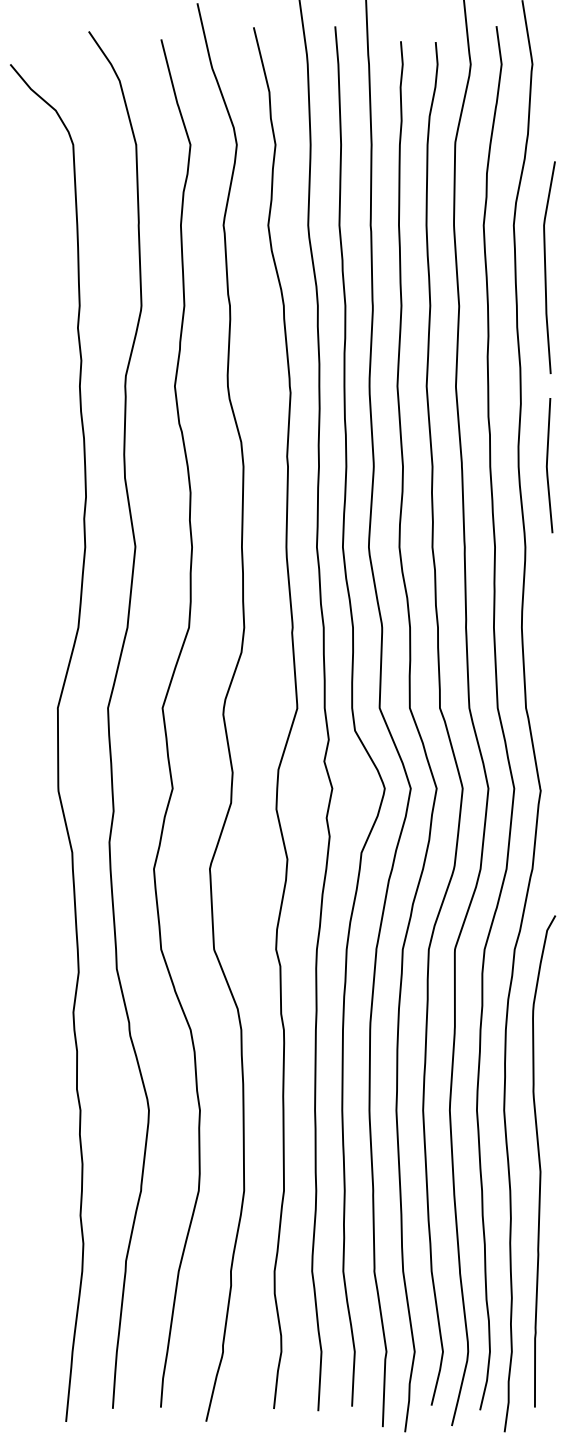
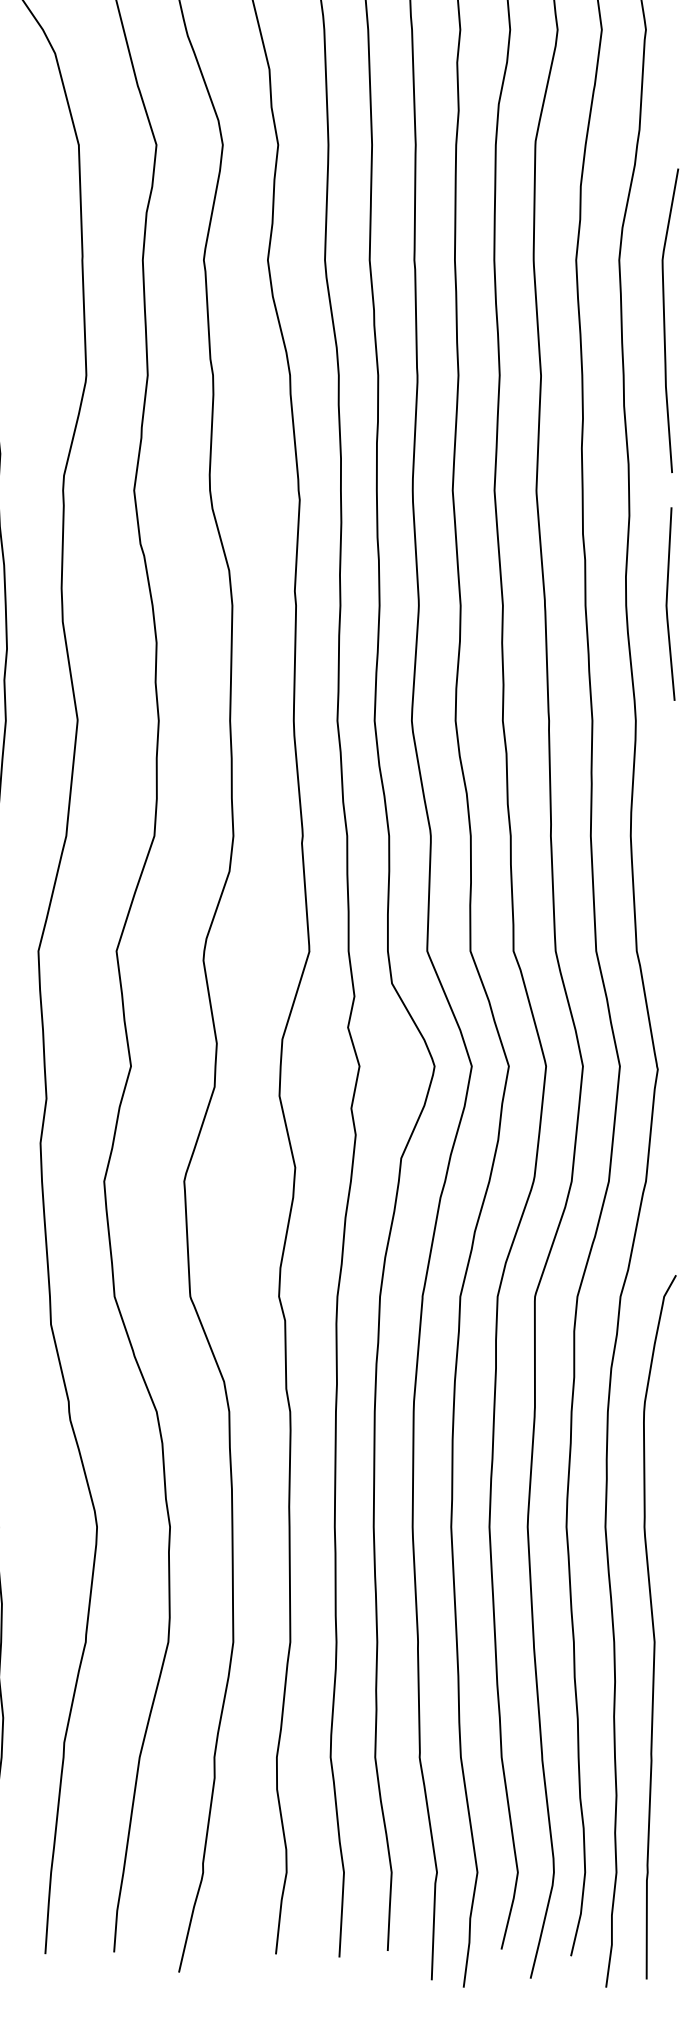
curve: (540, 1161) -> (654, 1627), moved

